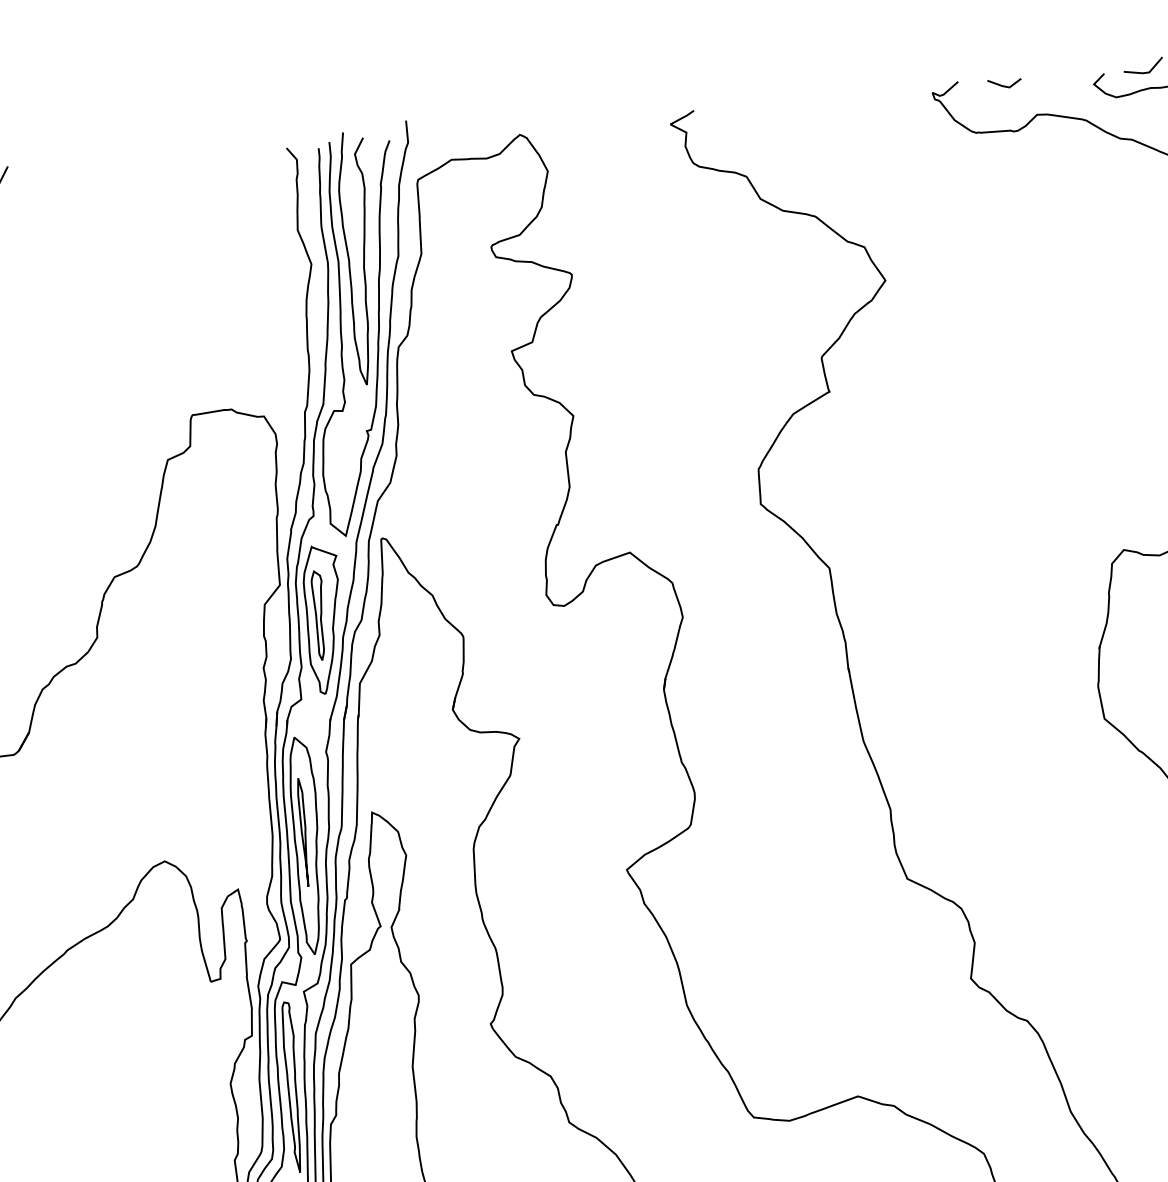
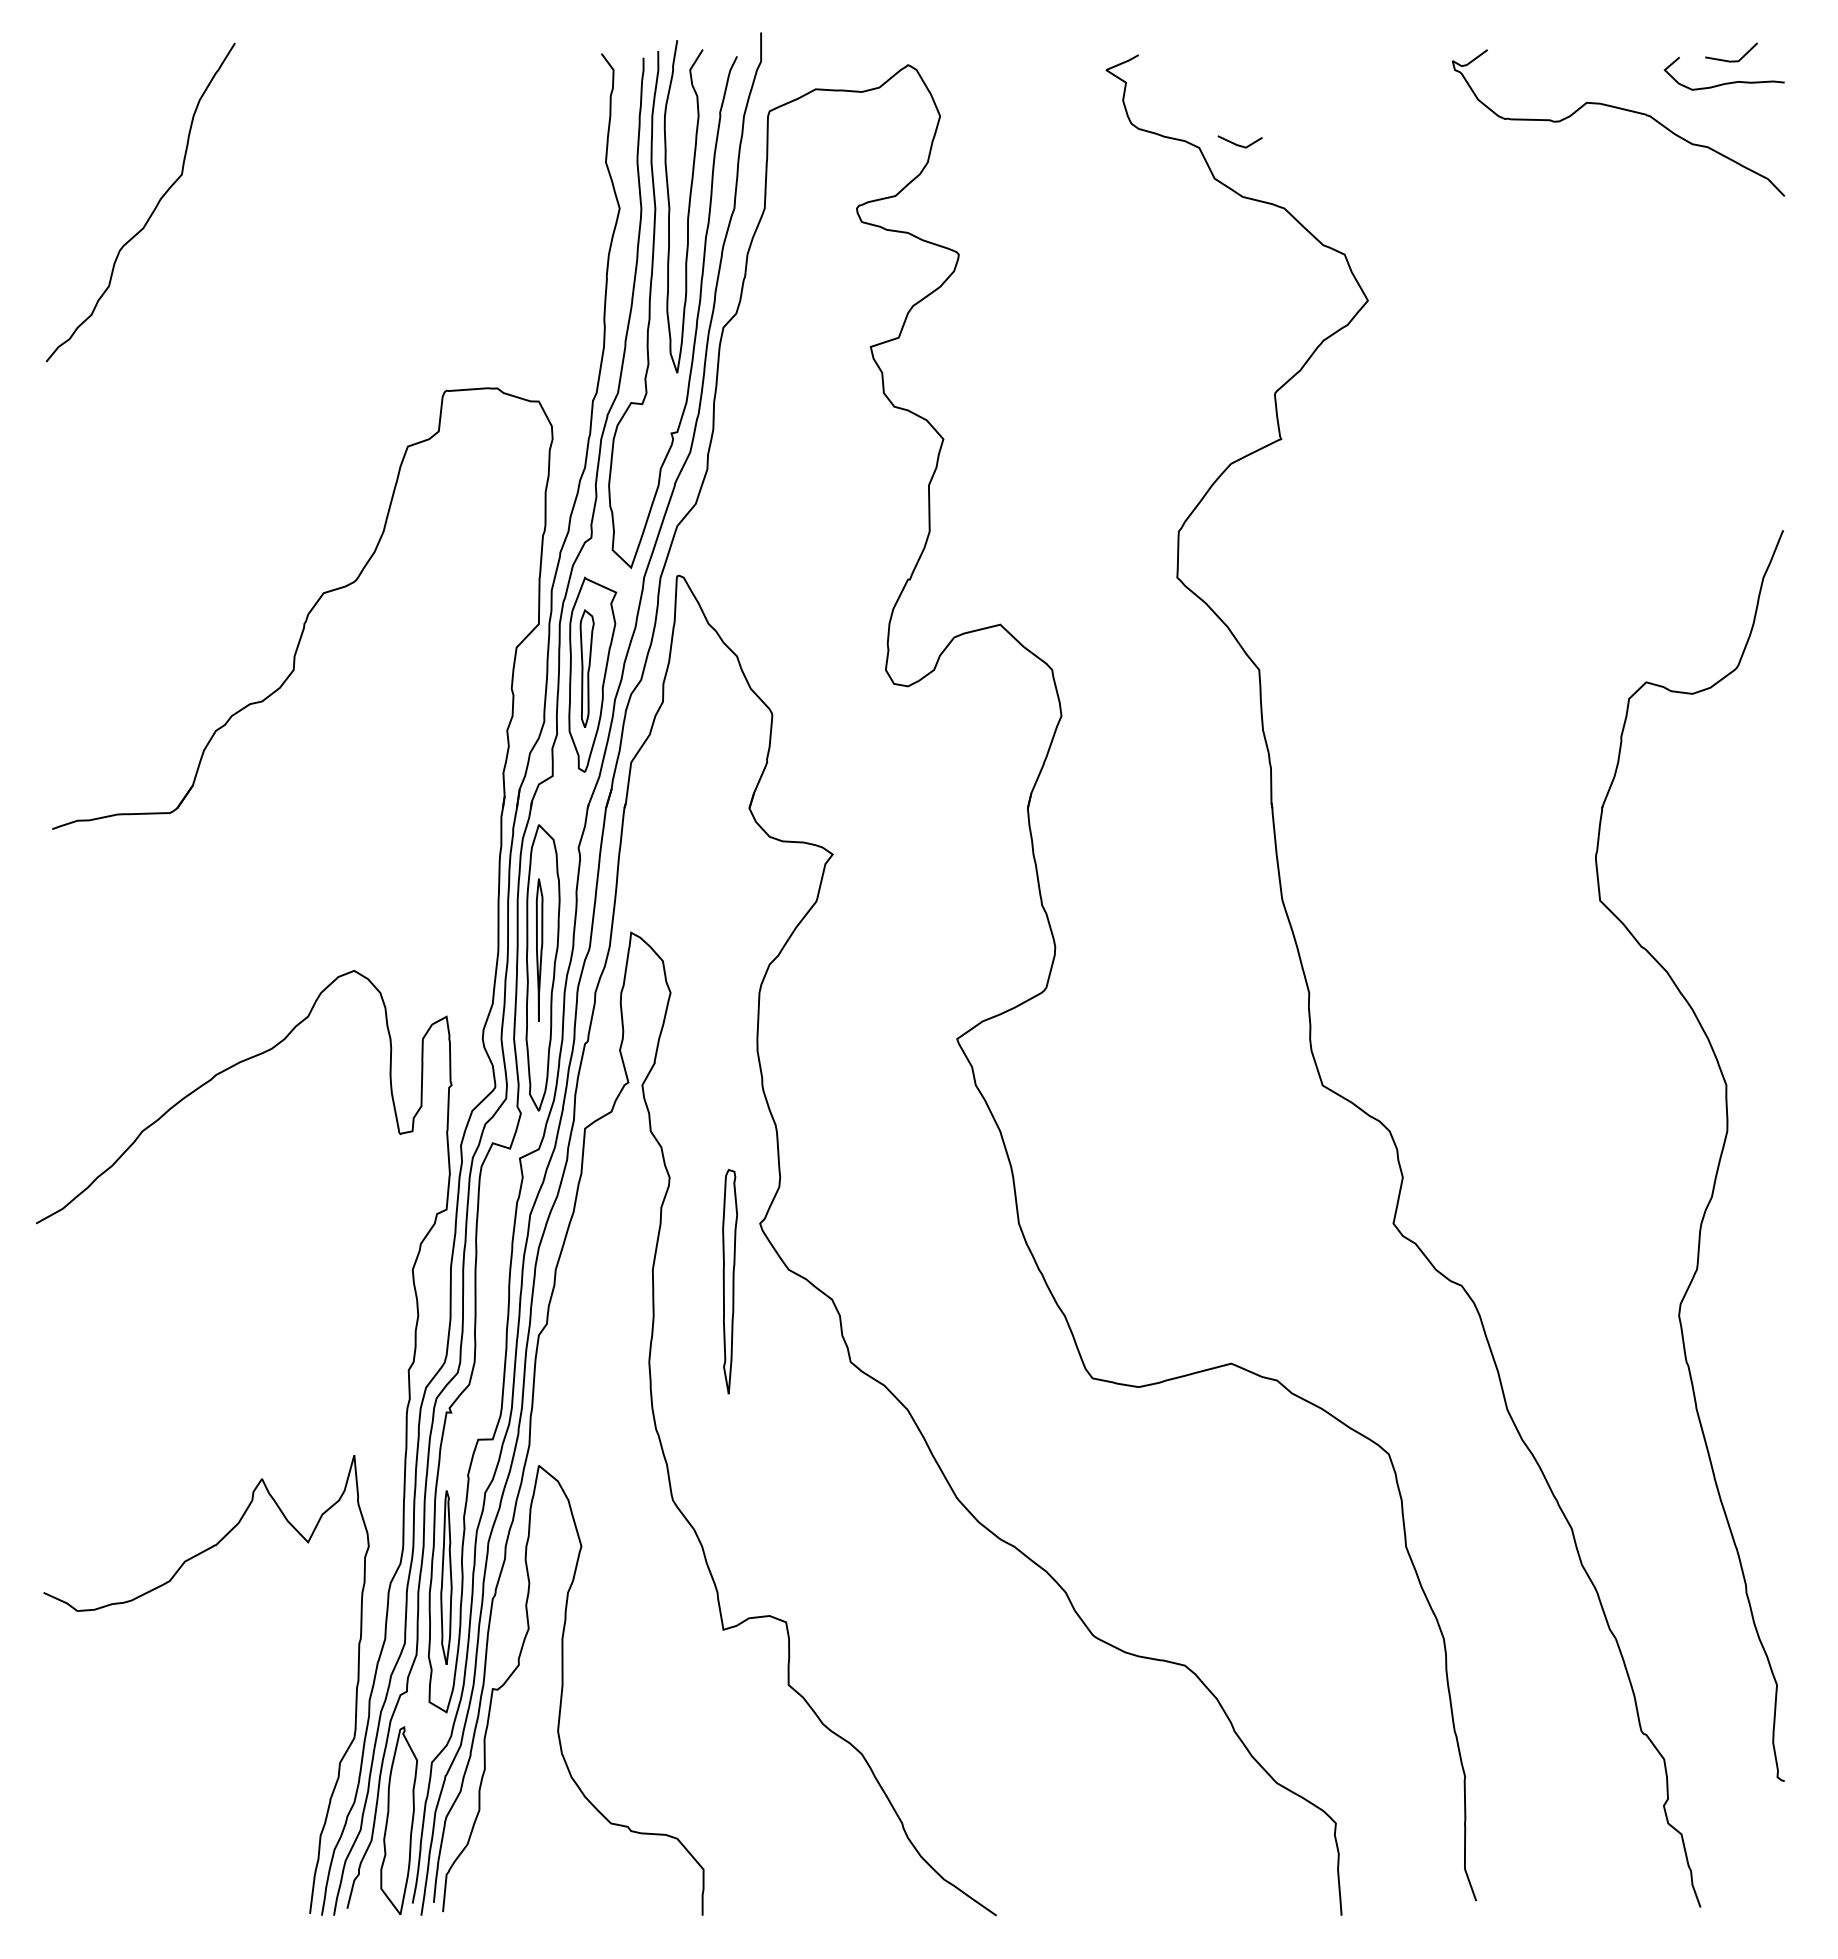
line: (1004, 85) -> (1239, 144), moved
part: (293, 1086) -> (730, 1281), moved

